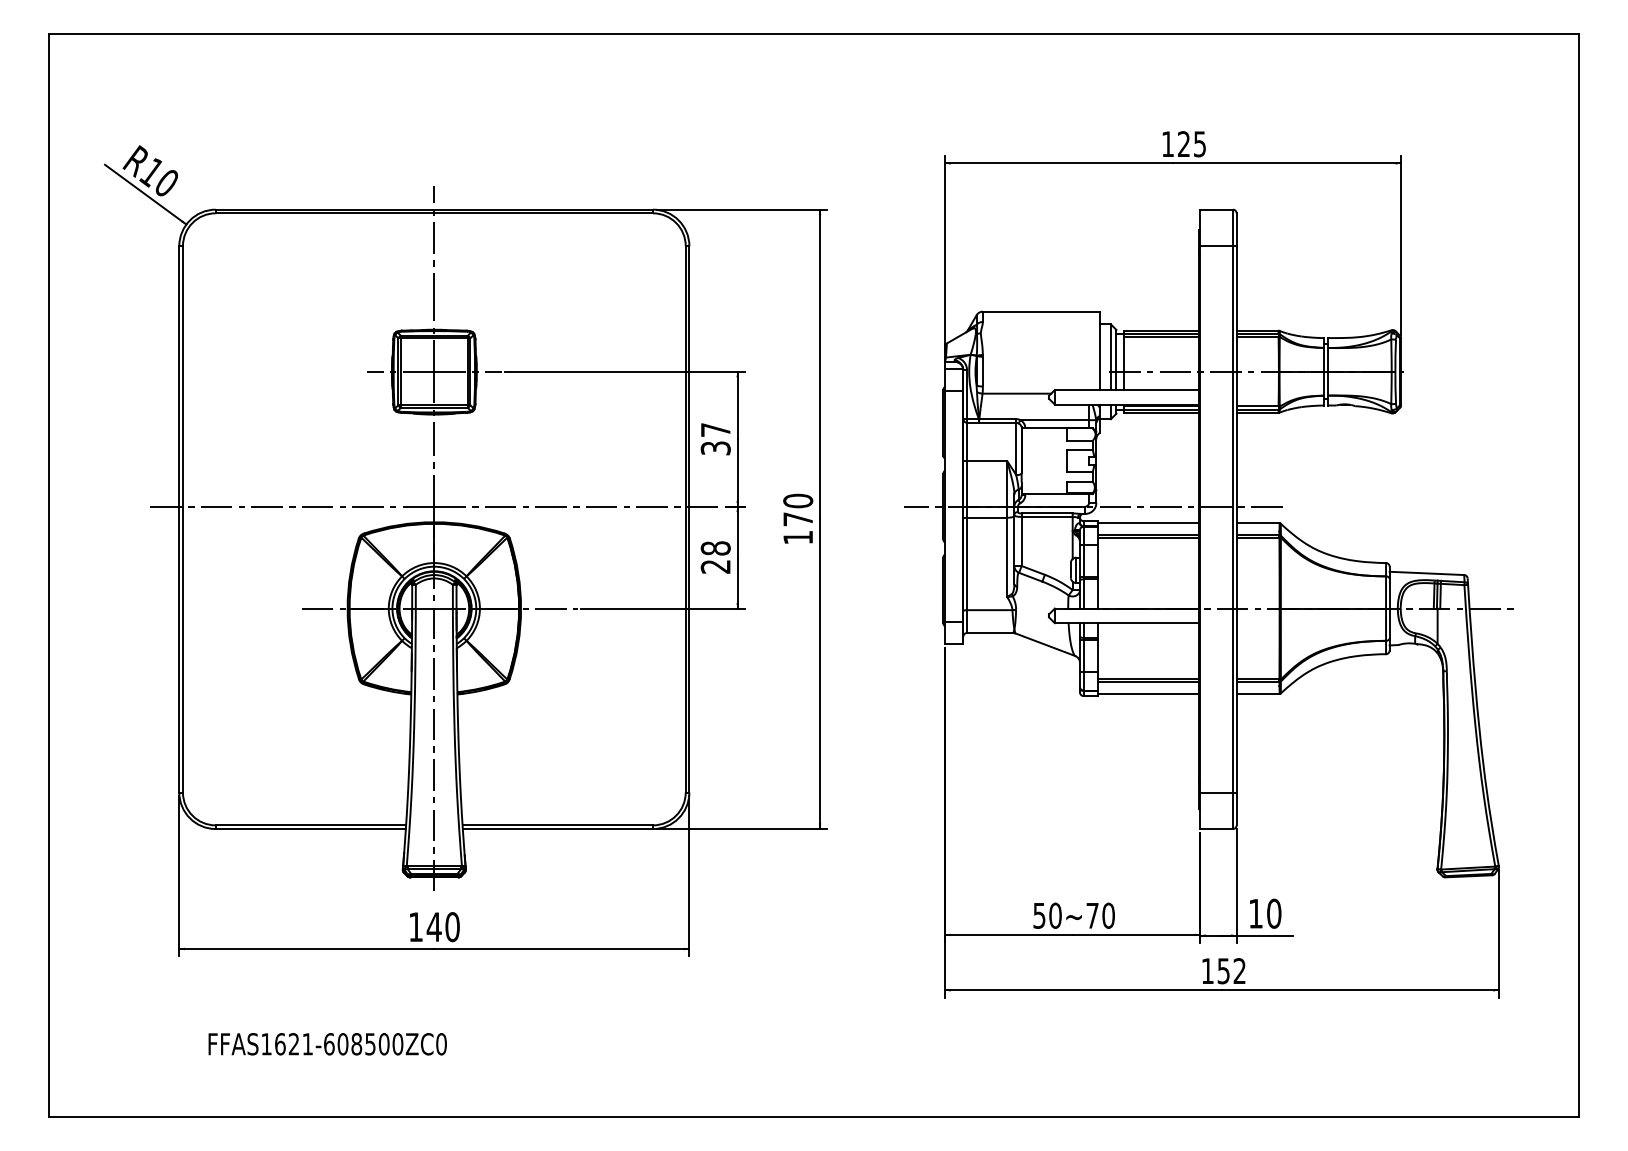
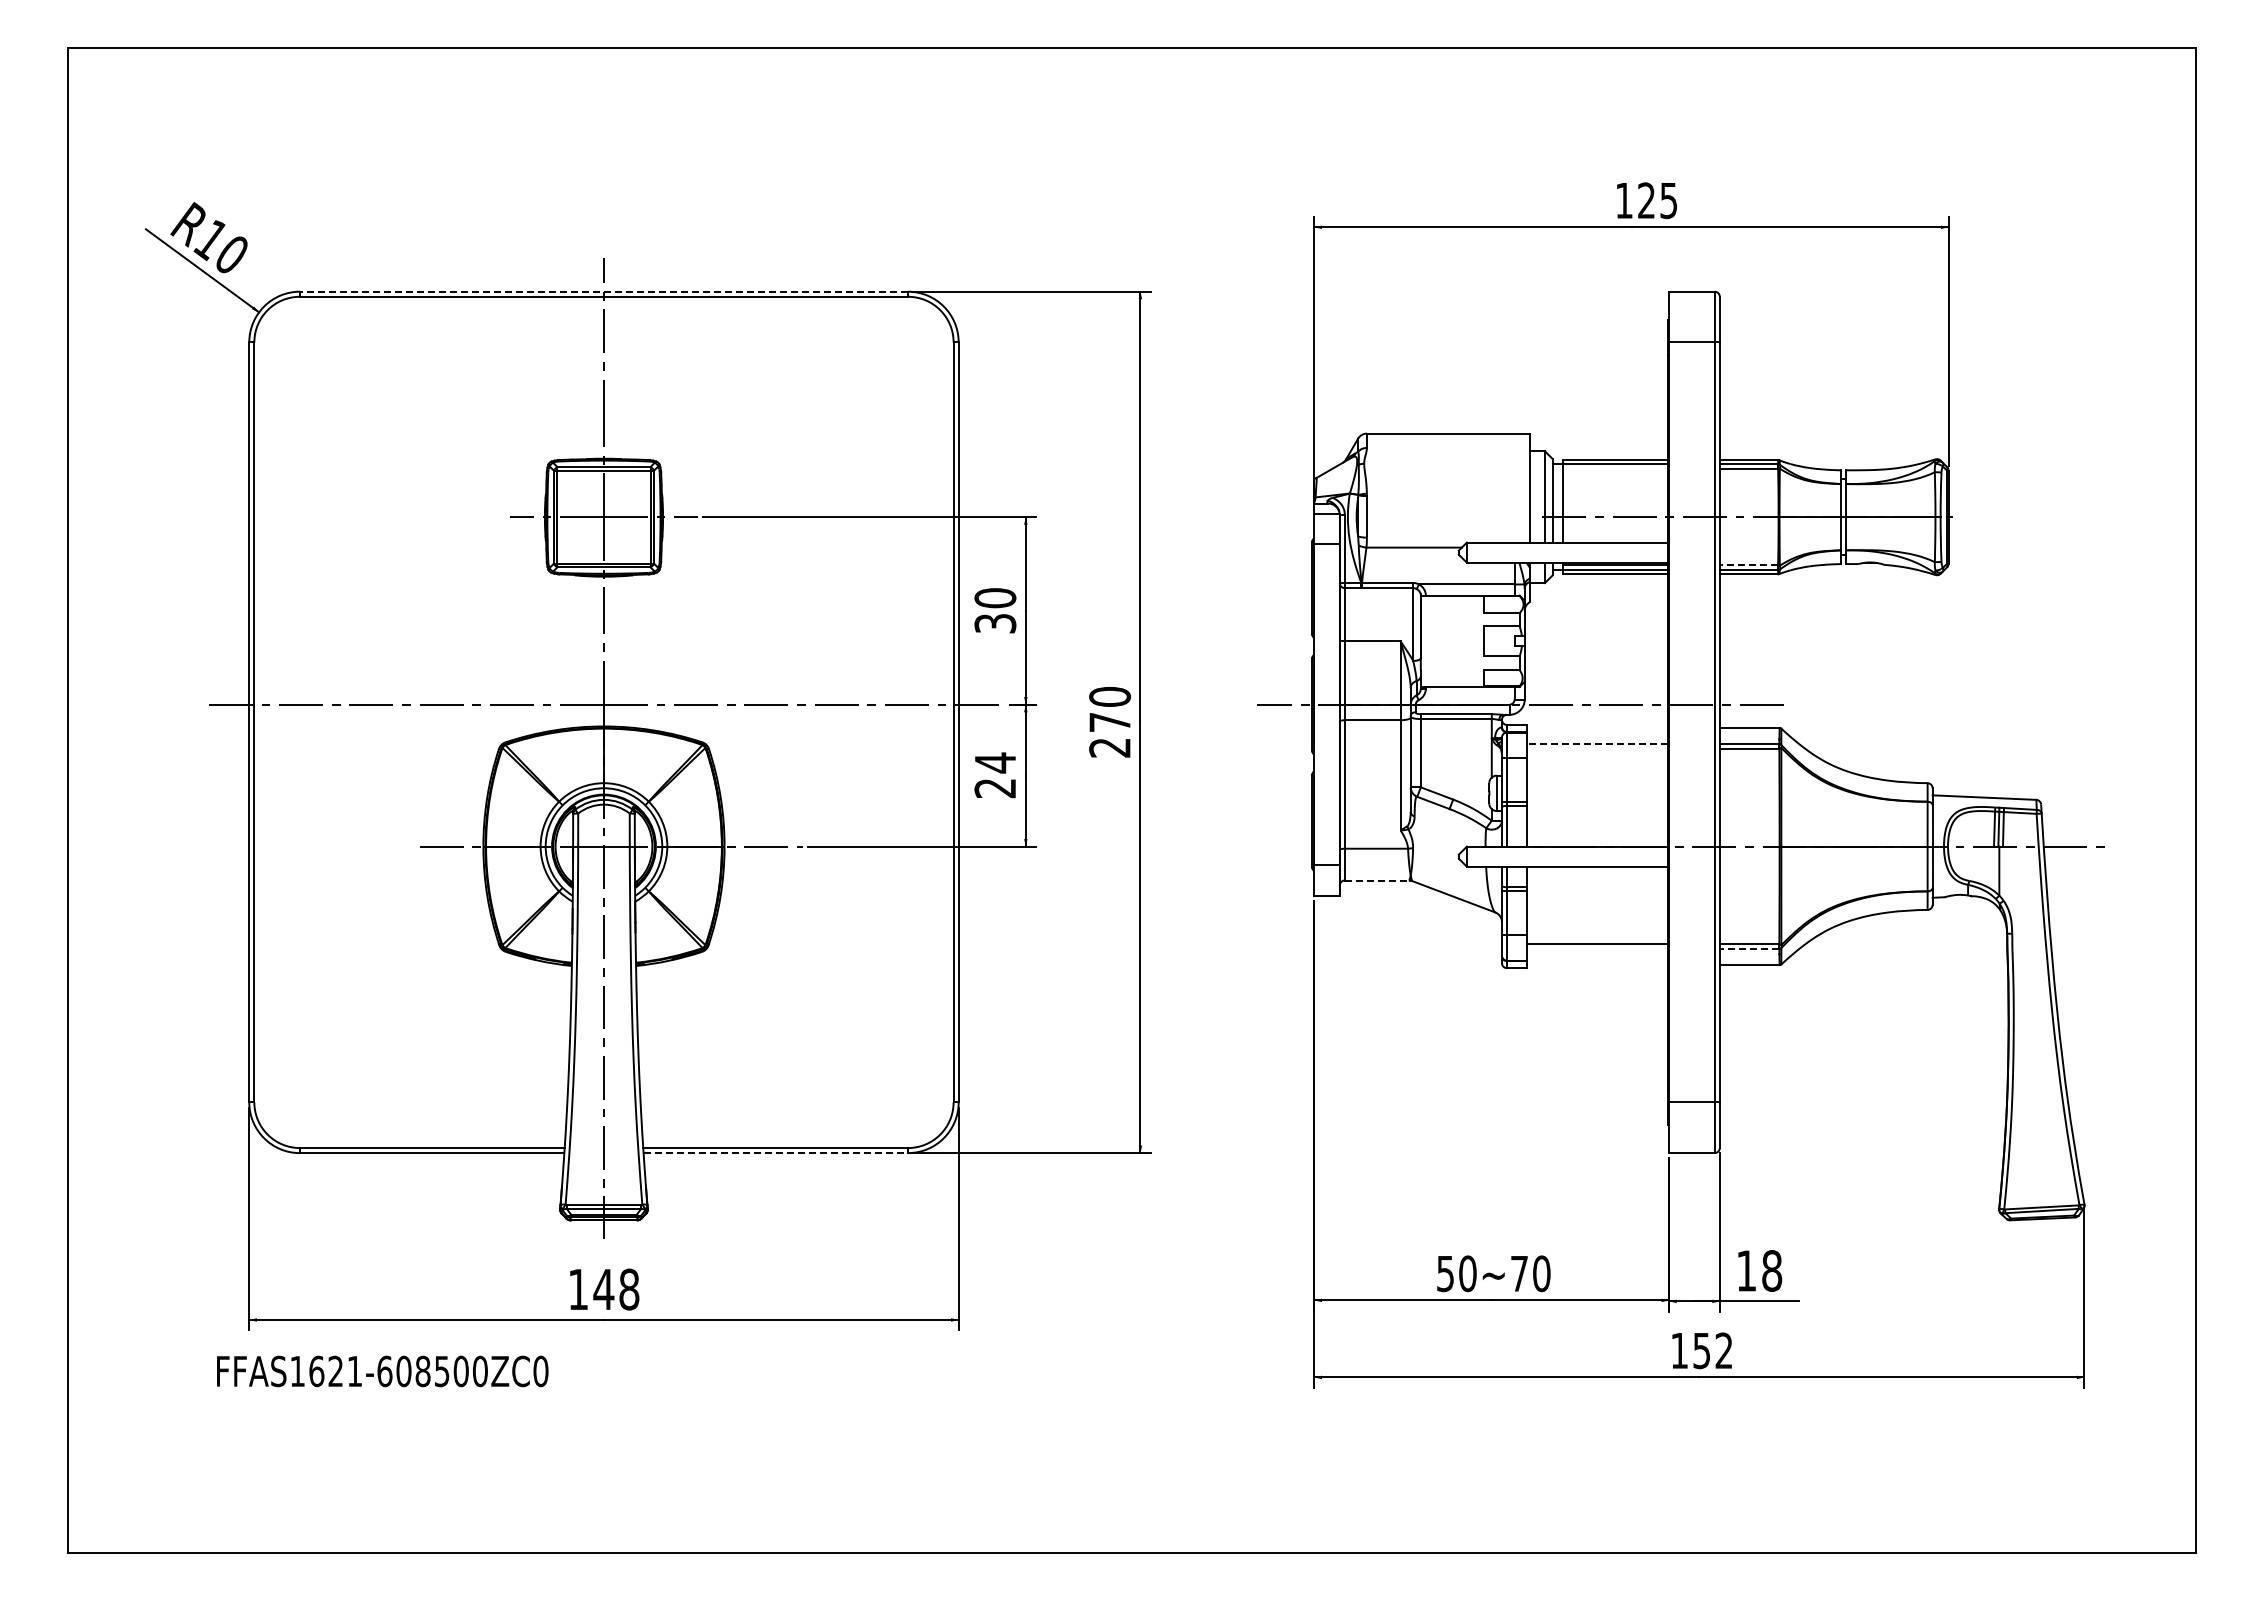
line: (434, 209) -> (603, 291), solid -> dashed
line: (1161, 337) -> (1615, 469), removed
line: (1257, 406) -> (1748, 565), solid -> dashed
text: (715, 430) -> (995, 598), 37 -> 30
line: (1148, 523) -> (1597, 727), removed
line: (1148, 534) -> (1597, 743), solid -> dashed
text: (797, 537) -> (1109, 747), 170 -> 270
line: (1148, 538) -> (1597, 748), removed
text: (715, 548) -> (995, 762), 28 -> 24
line: (990, 633) -> (1377, 880), solid -> dashed
line: (1148, 682) -> (1597, 949), removed
line: (1257, 682) -> (1749, 949), solid -> dashed
line: (1148, 694) -> (1597, 965), removed
line: (558, 829) -> (776, 1153), solid -> dashed
text: (1274, 913) -> (1772, 1270), 10 -> 18
text: (452, 927) -> (629, 1289), 140 -> 148
text: (327, 1044) -> (382, 1371), moved

